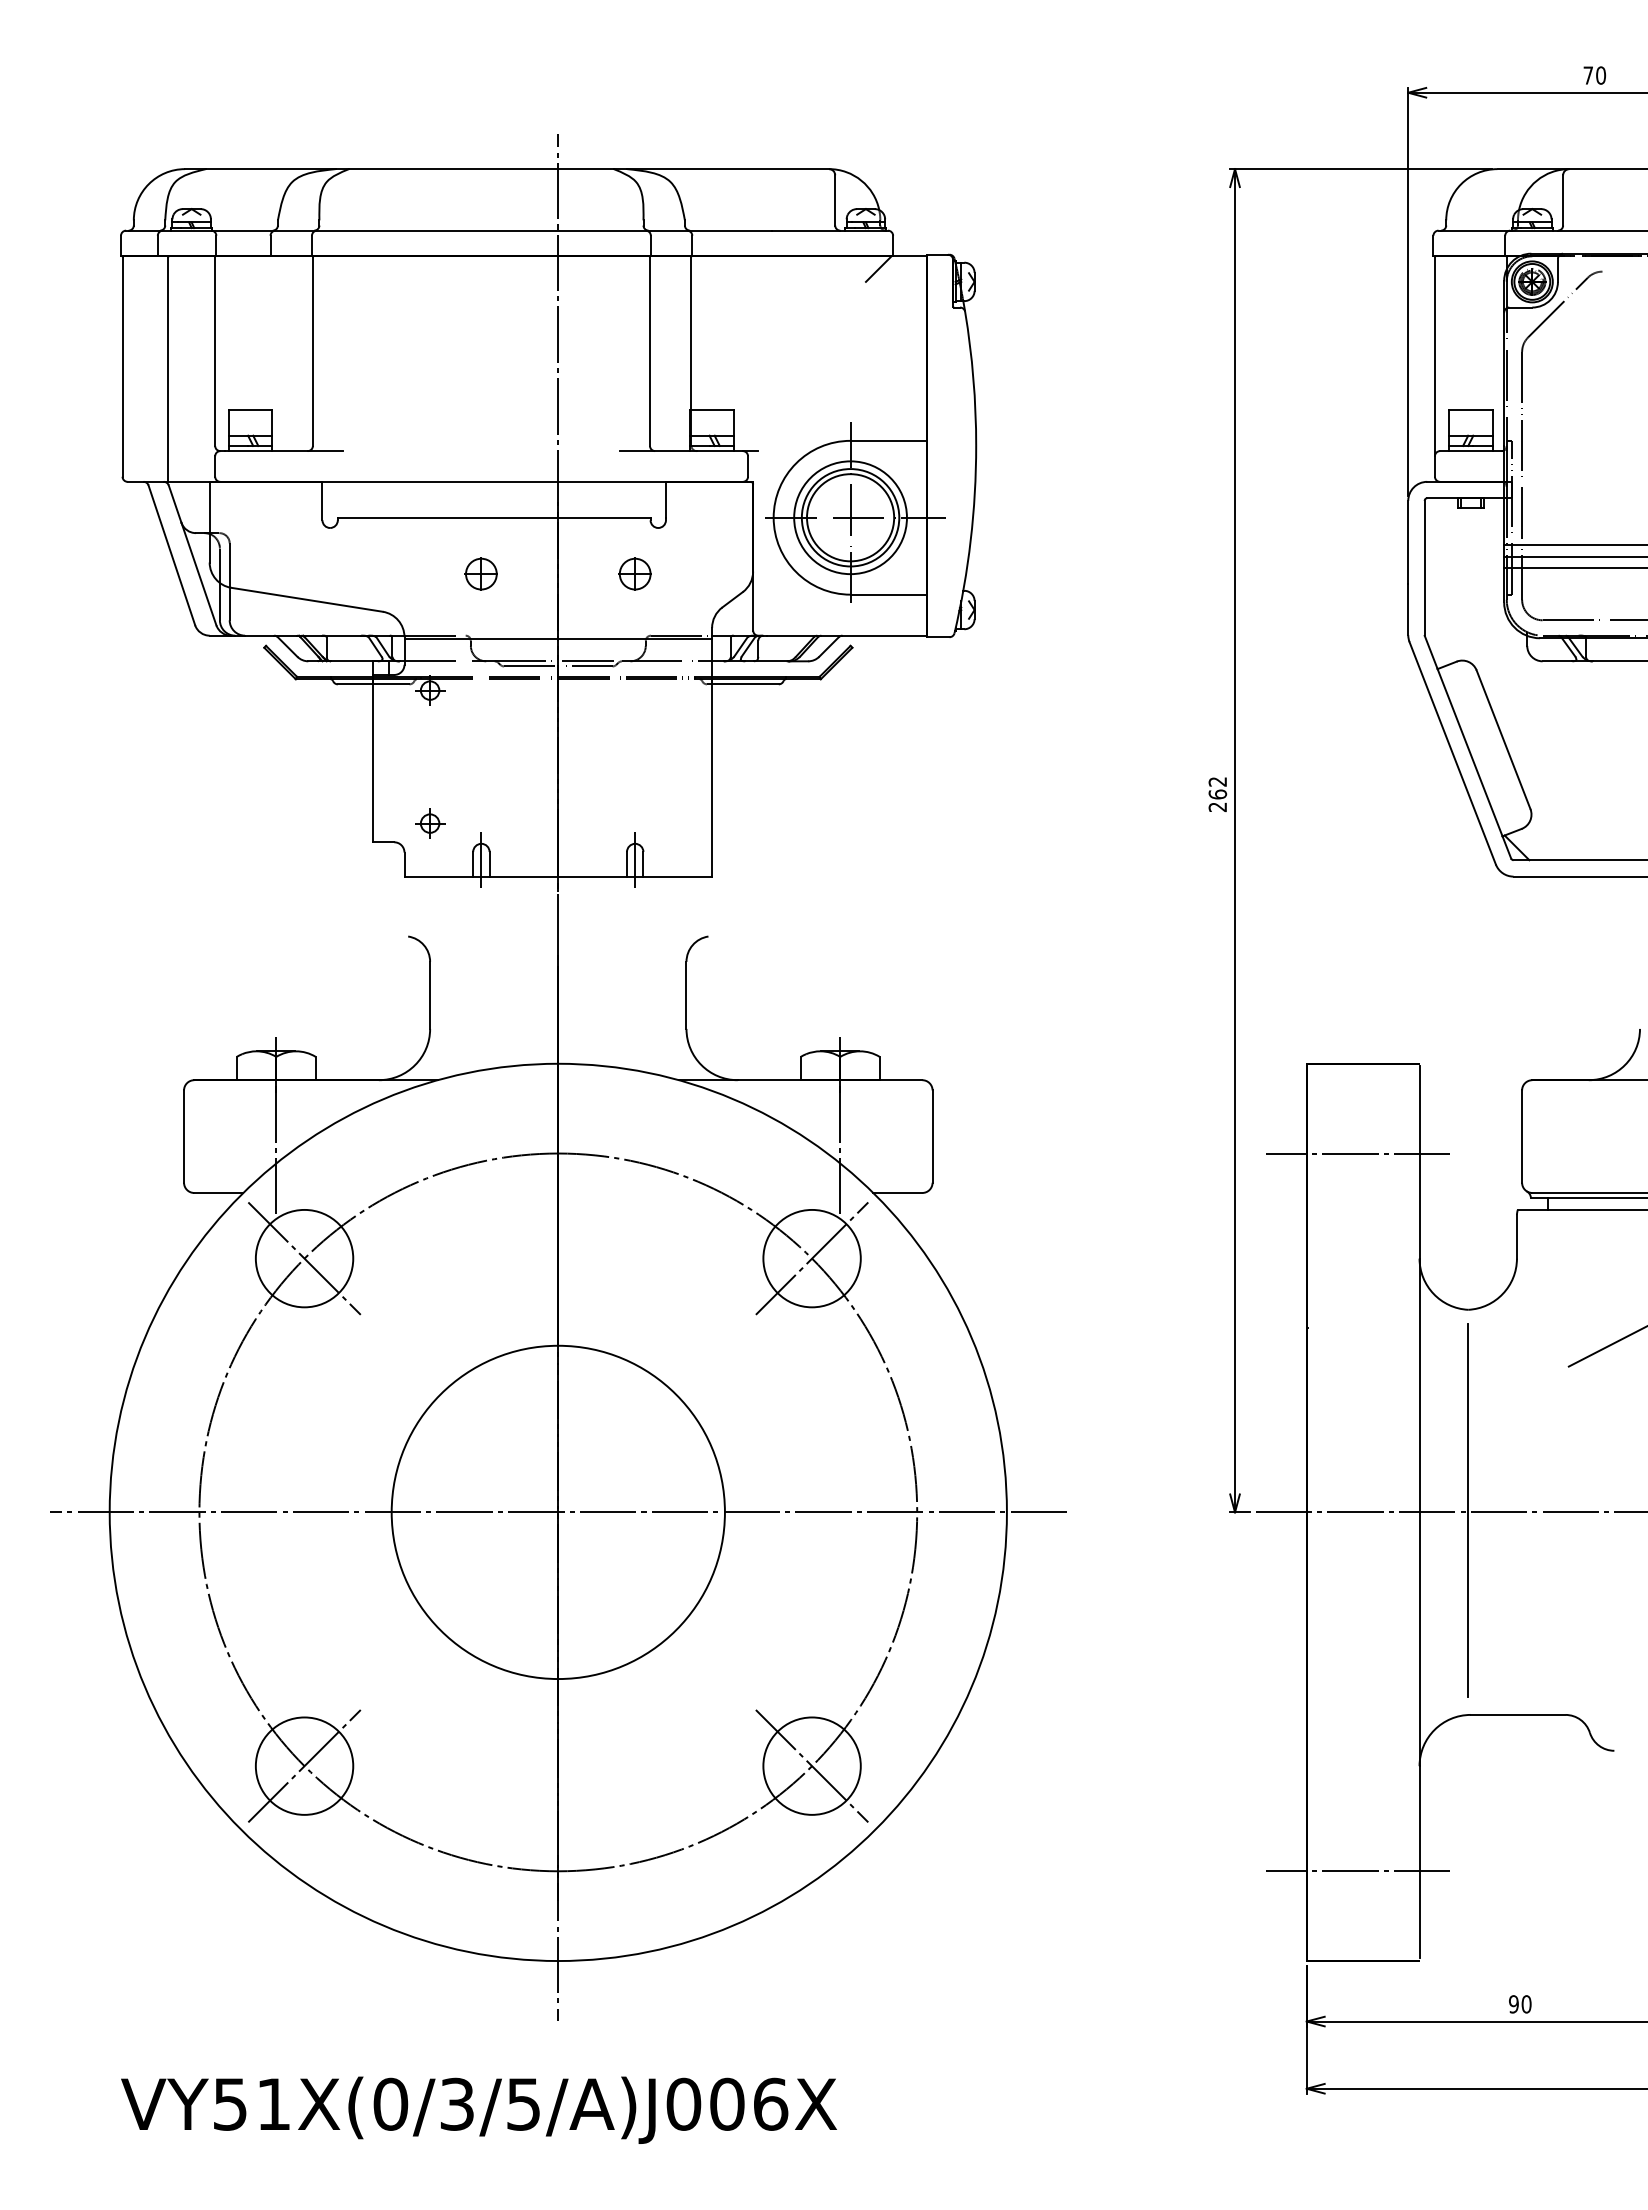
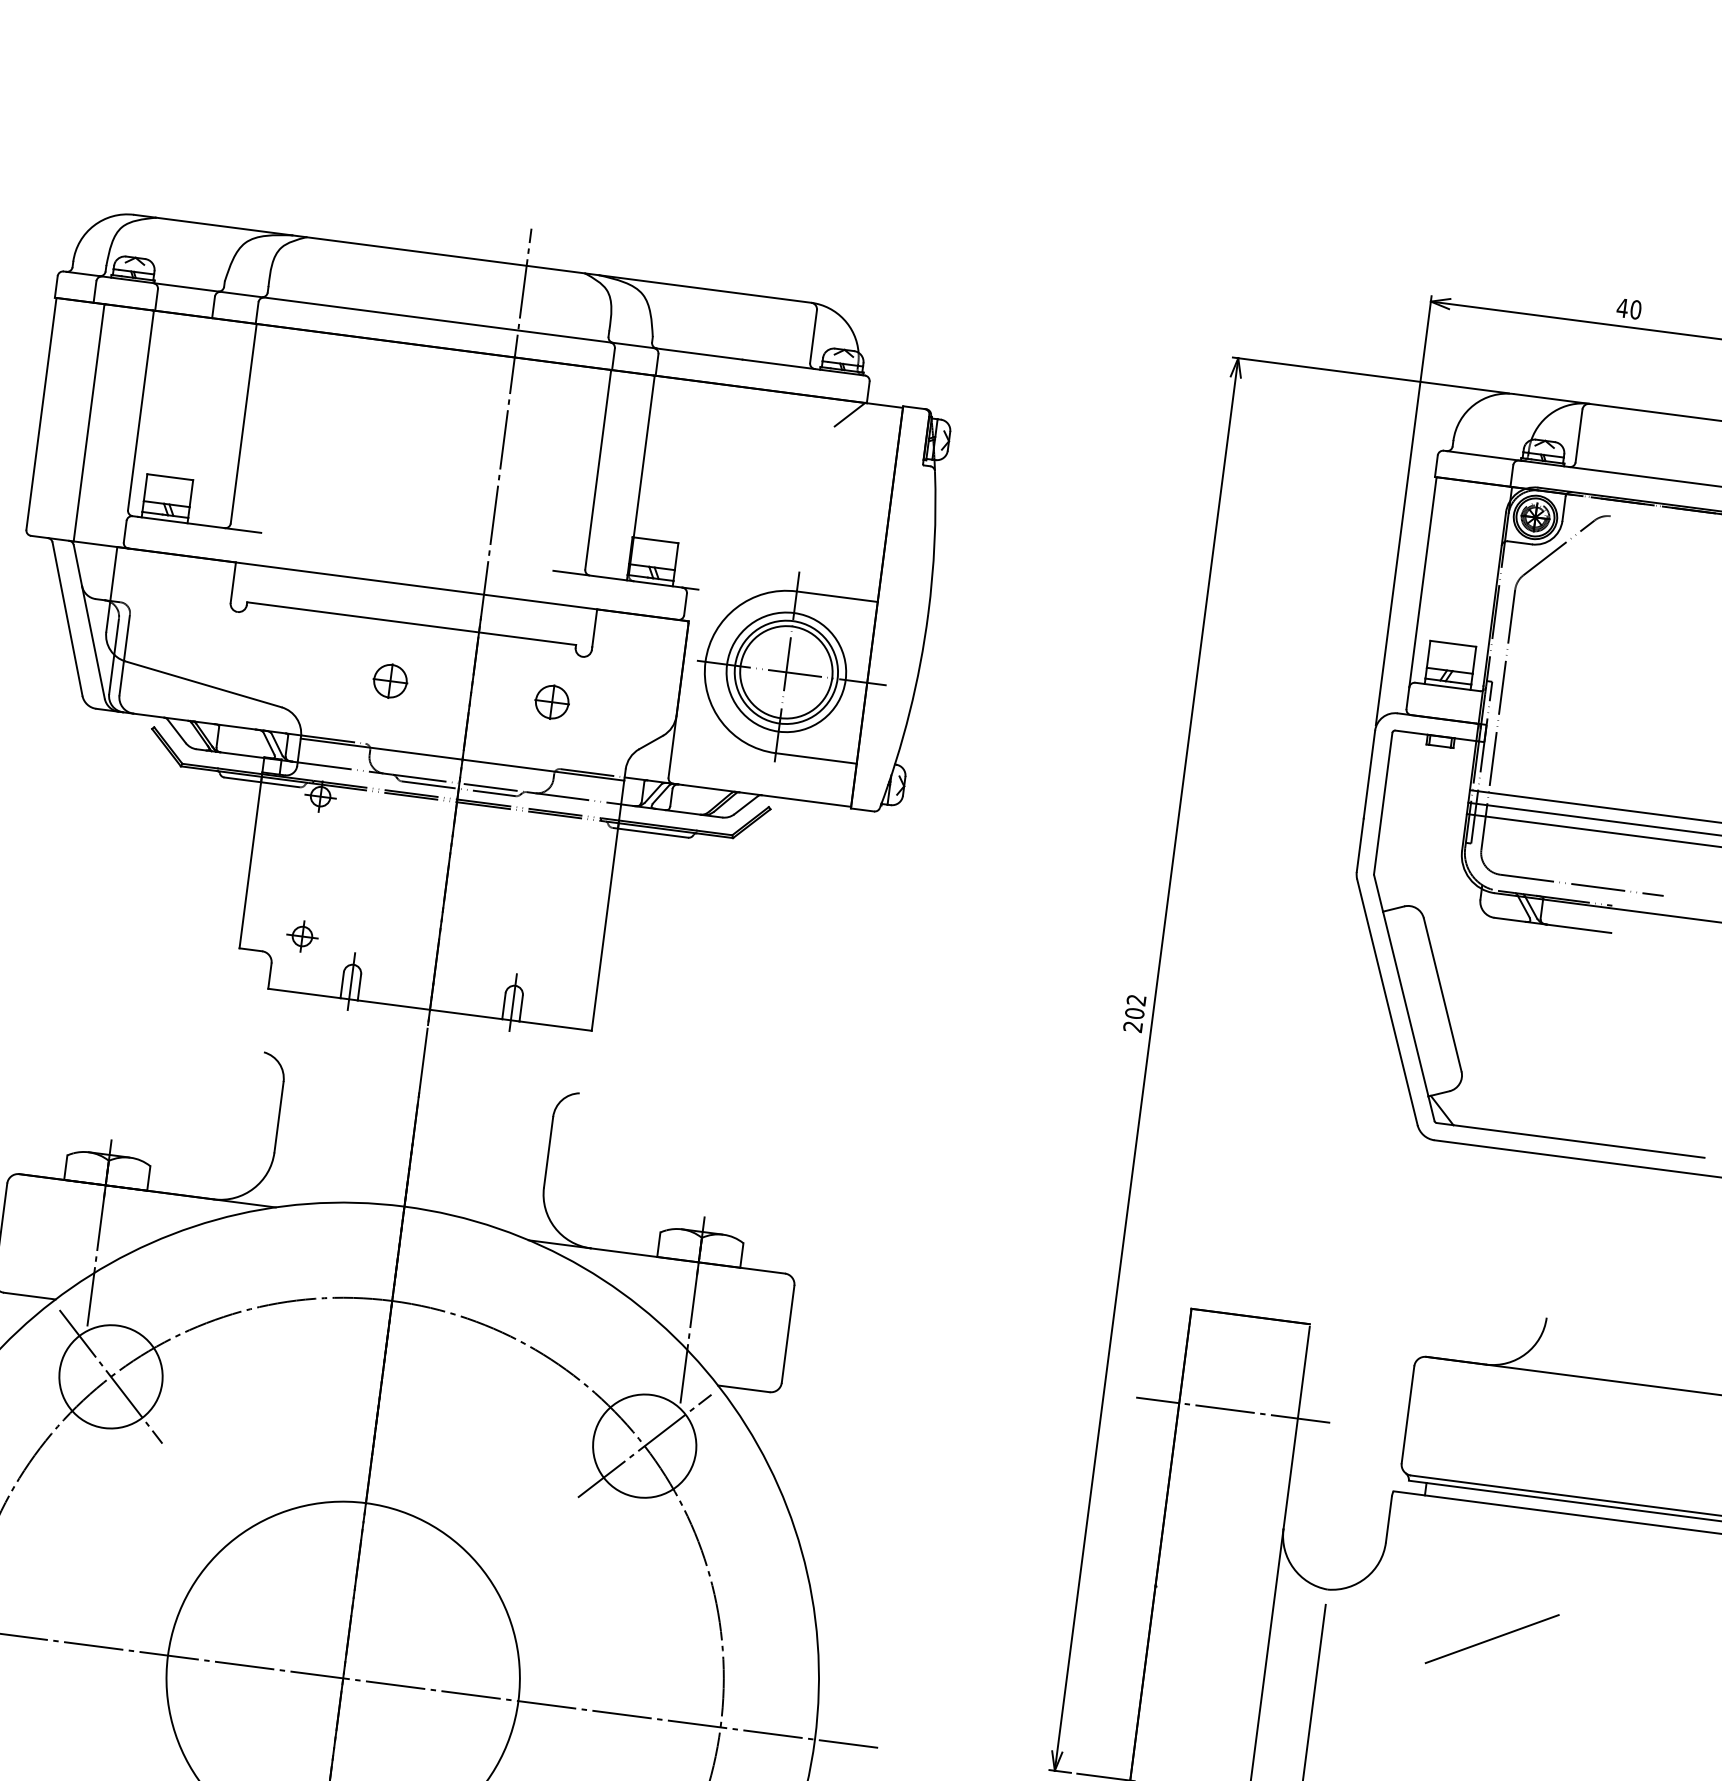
text: (1588, 75) -> (1622, 308), 70 -> 40
text: (1217, 794) -> (1134, 1013), 262 -> 202

